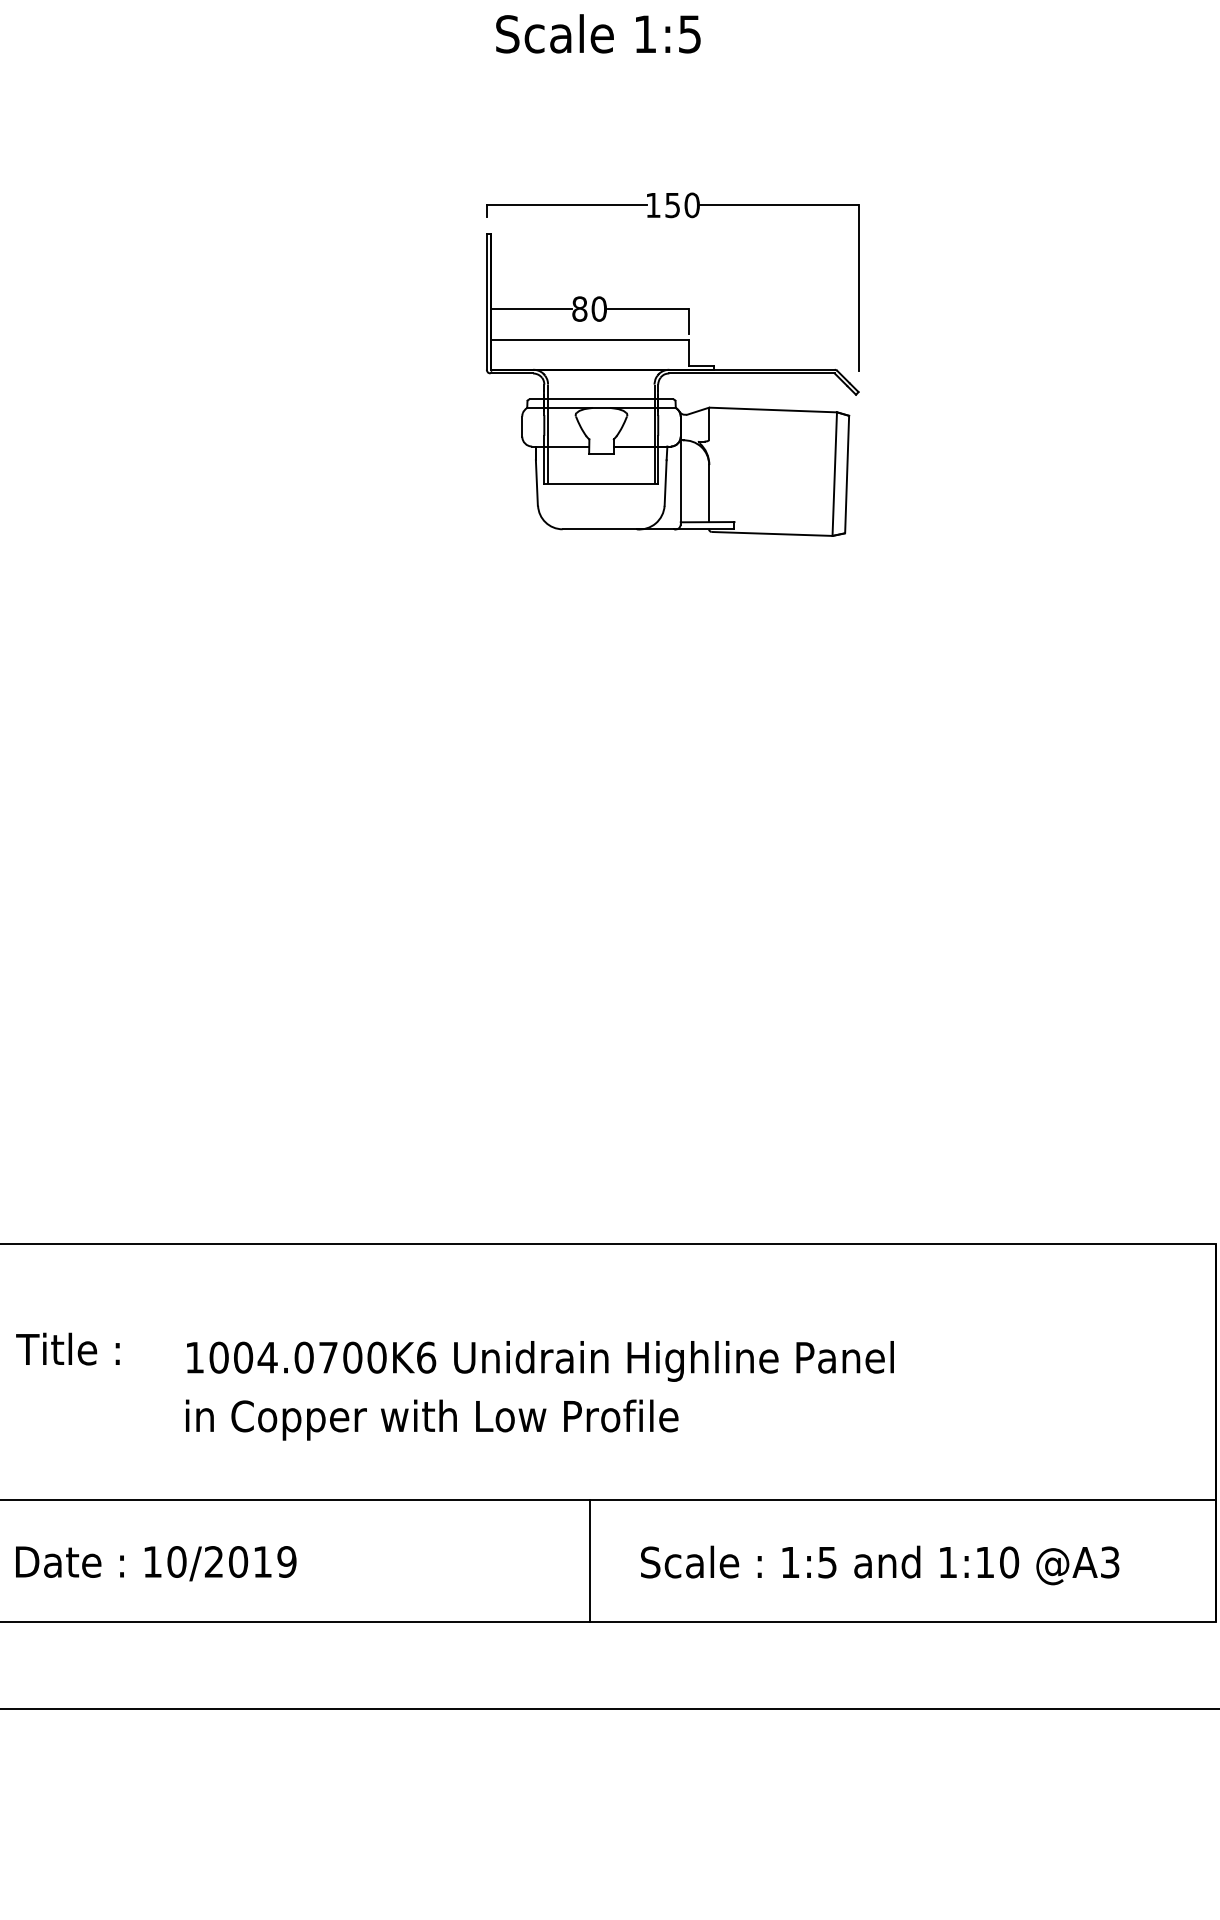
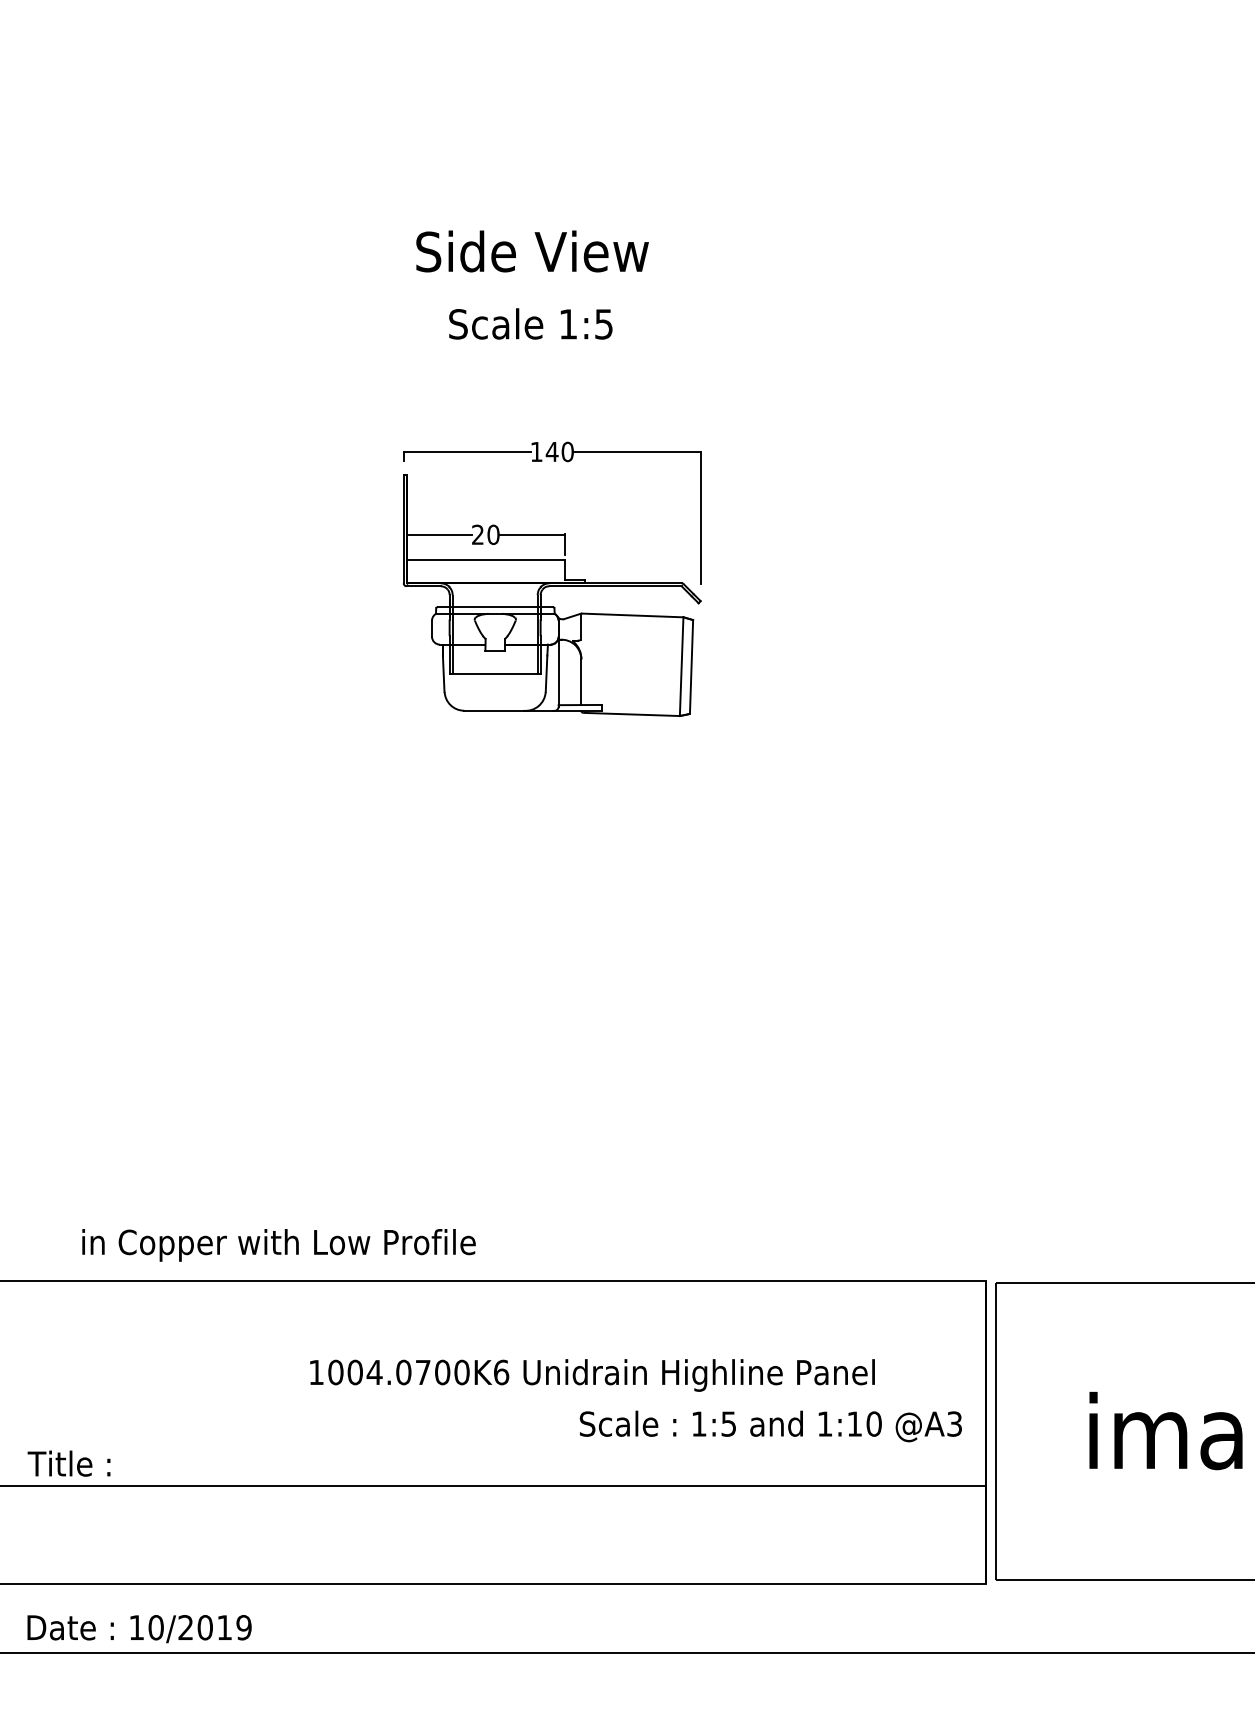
text: (597, 33) -> (530, 323), moved
text: (671, 206) -> (551, 452), 150 -> 140
text: (580, 308) -> (478, 534), 80 -> 20
text: (67, 1348) -> (68, 1463), moved
text: (540, 1361) -> (592, 1375), moved
text: (431, 1420) -> (278, 1245), moved
line: (589, 1560) -> (485, 1534), removed
text: (156, 1564) -> (139, 1629), moved
text: (879, 1565) -> (770, 1426), moved

